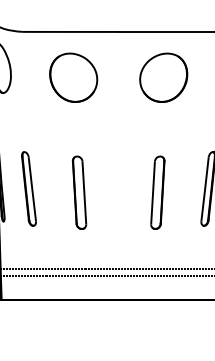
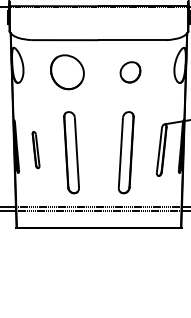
part: (163, 78) -> (130, 72), size x0.6
part: (28, 188) -> (35, 149), size x0.7
part: (79, 192) -> (71, 152), size x1.6
part: (158, 192) -> (126, 152), size x1.6

